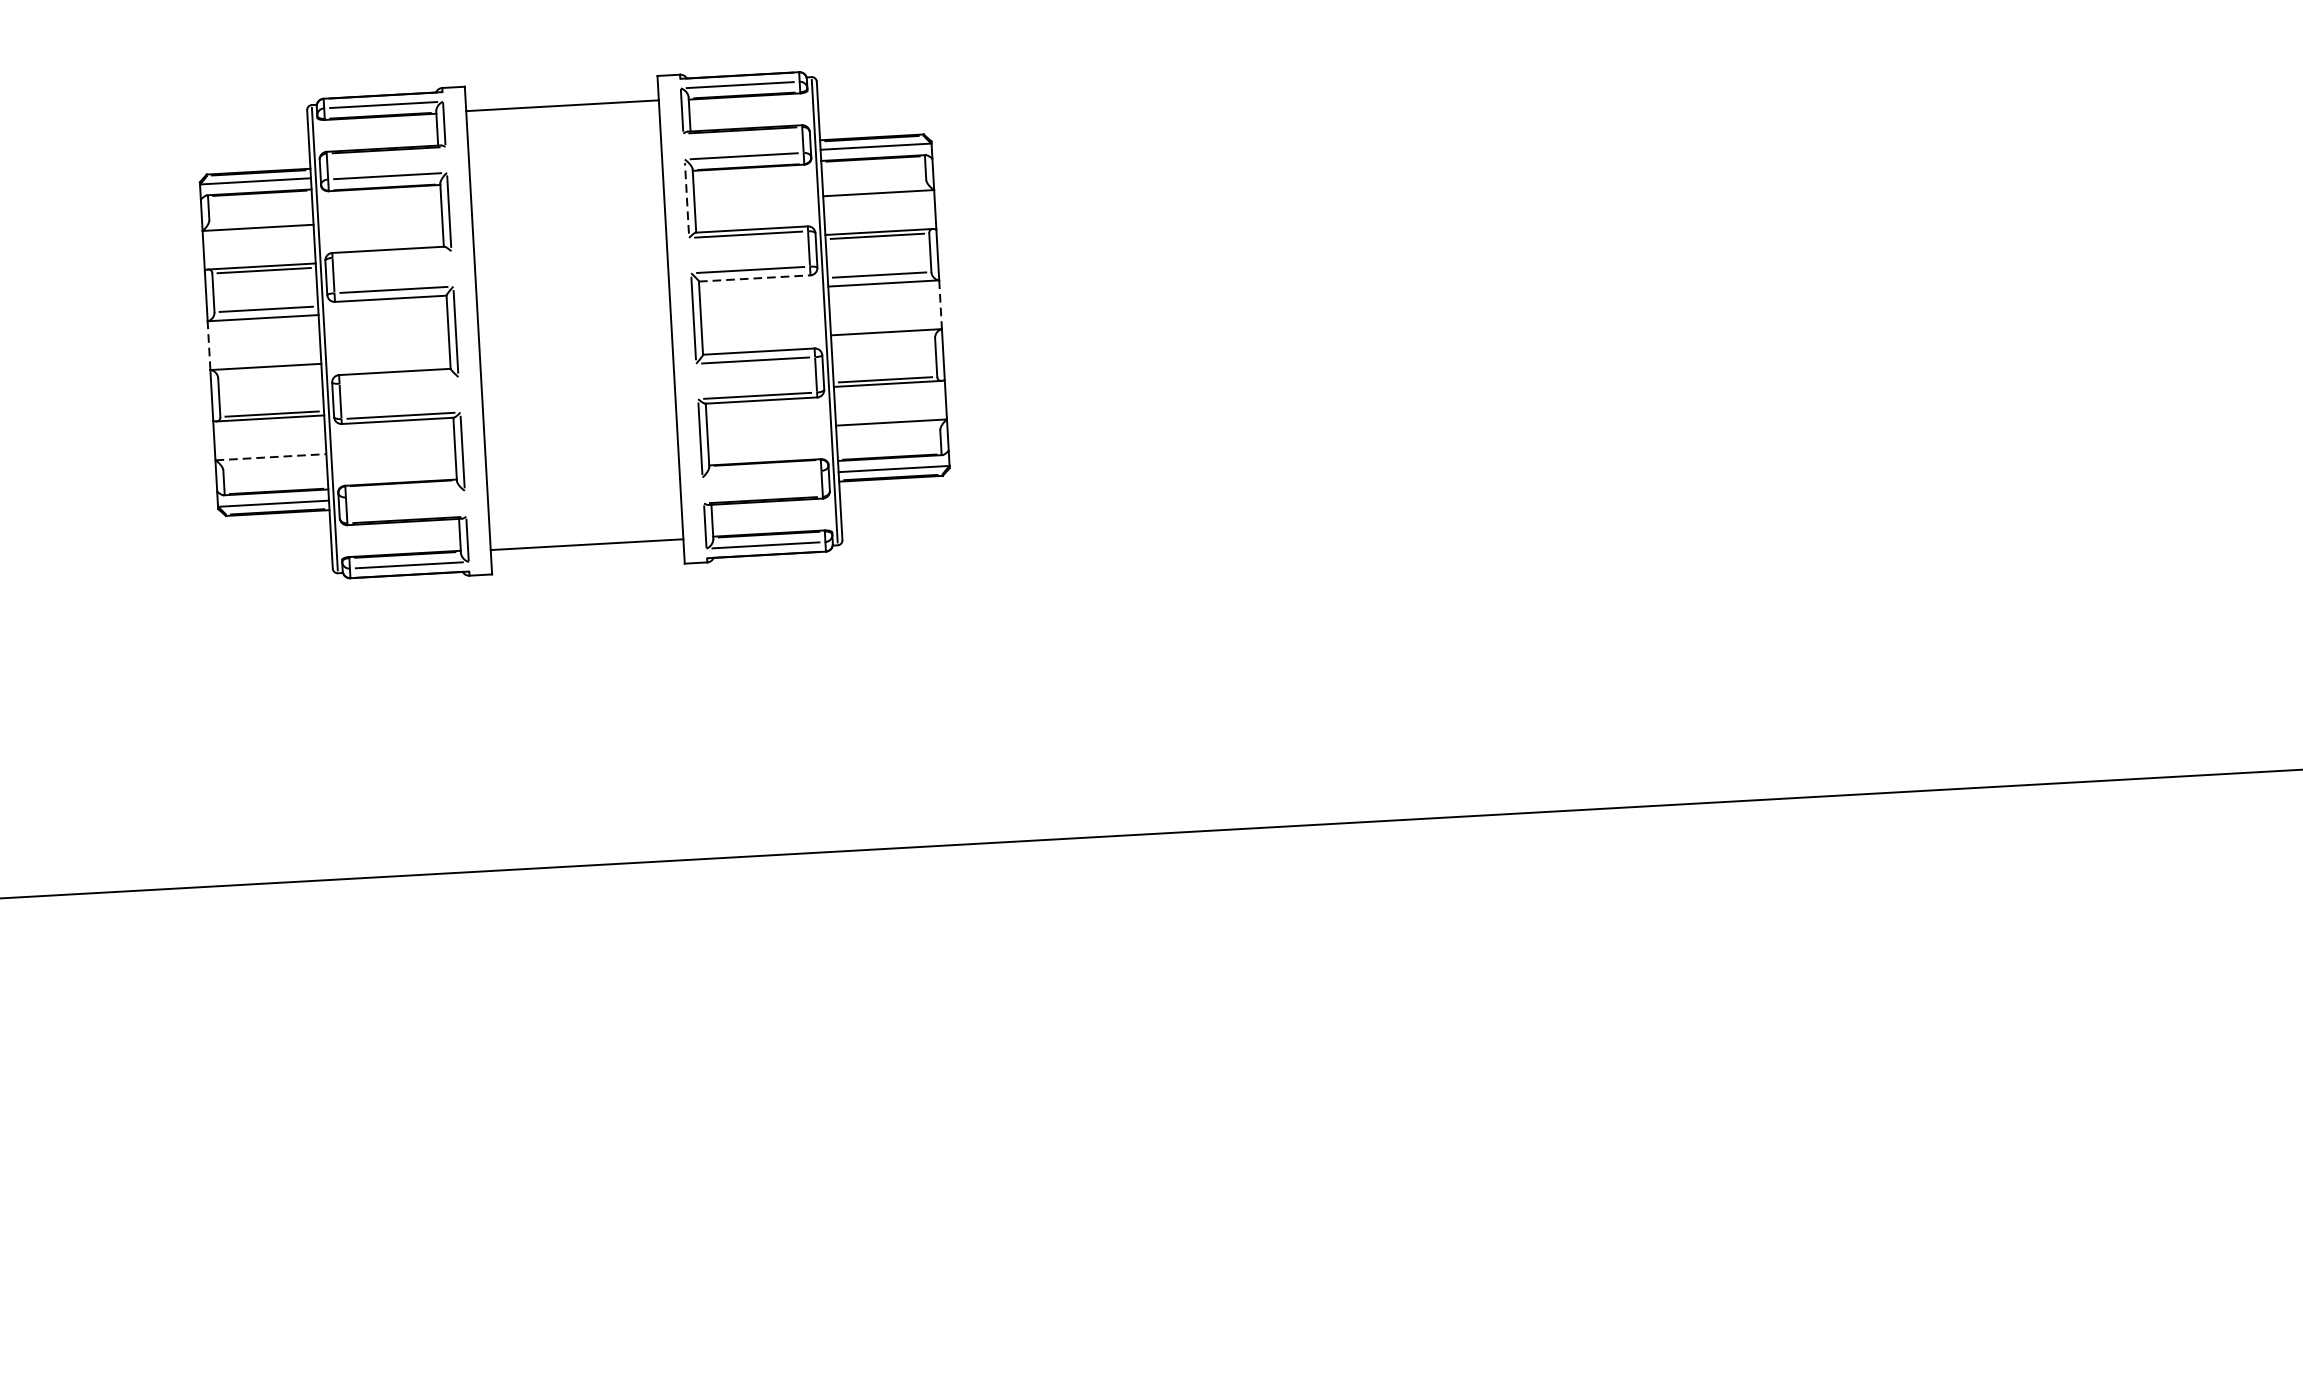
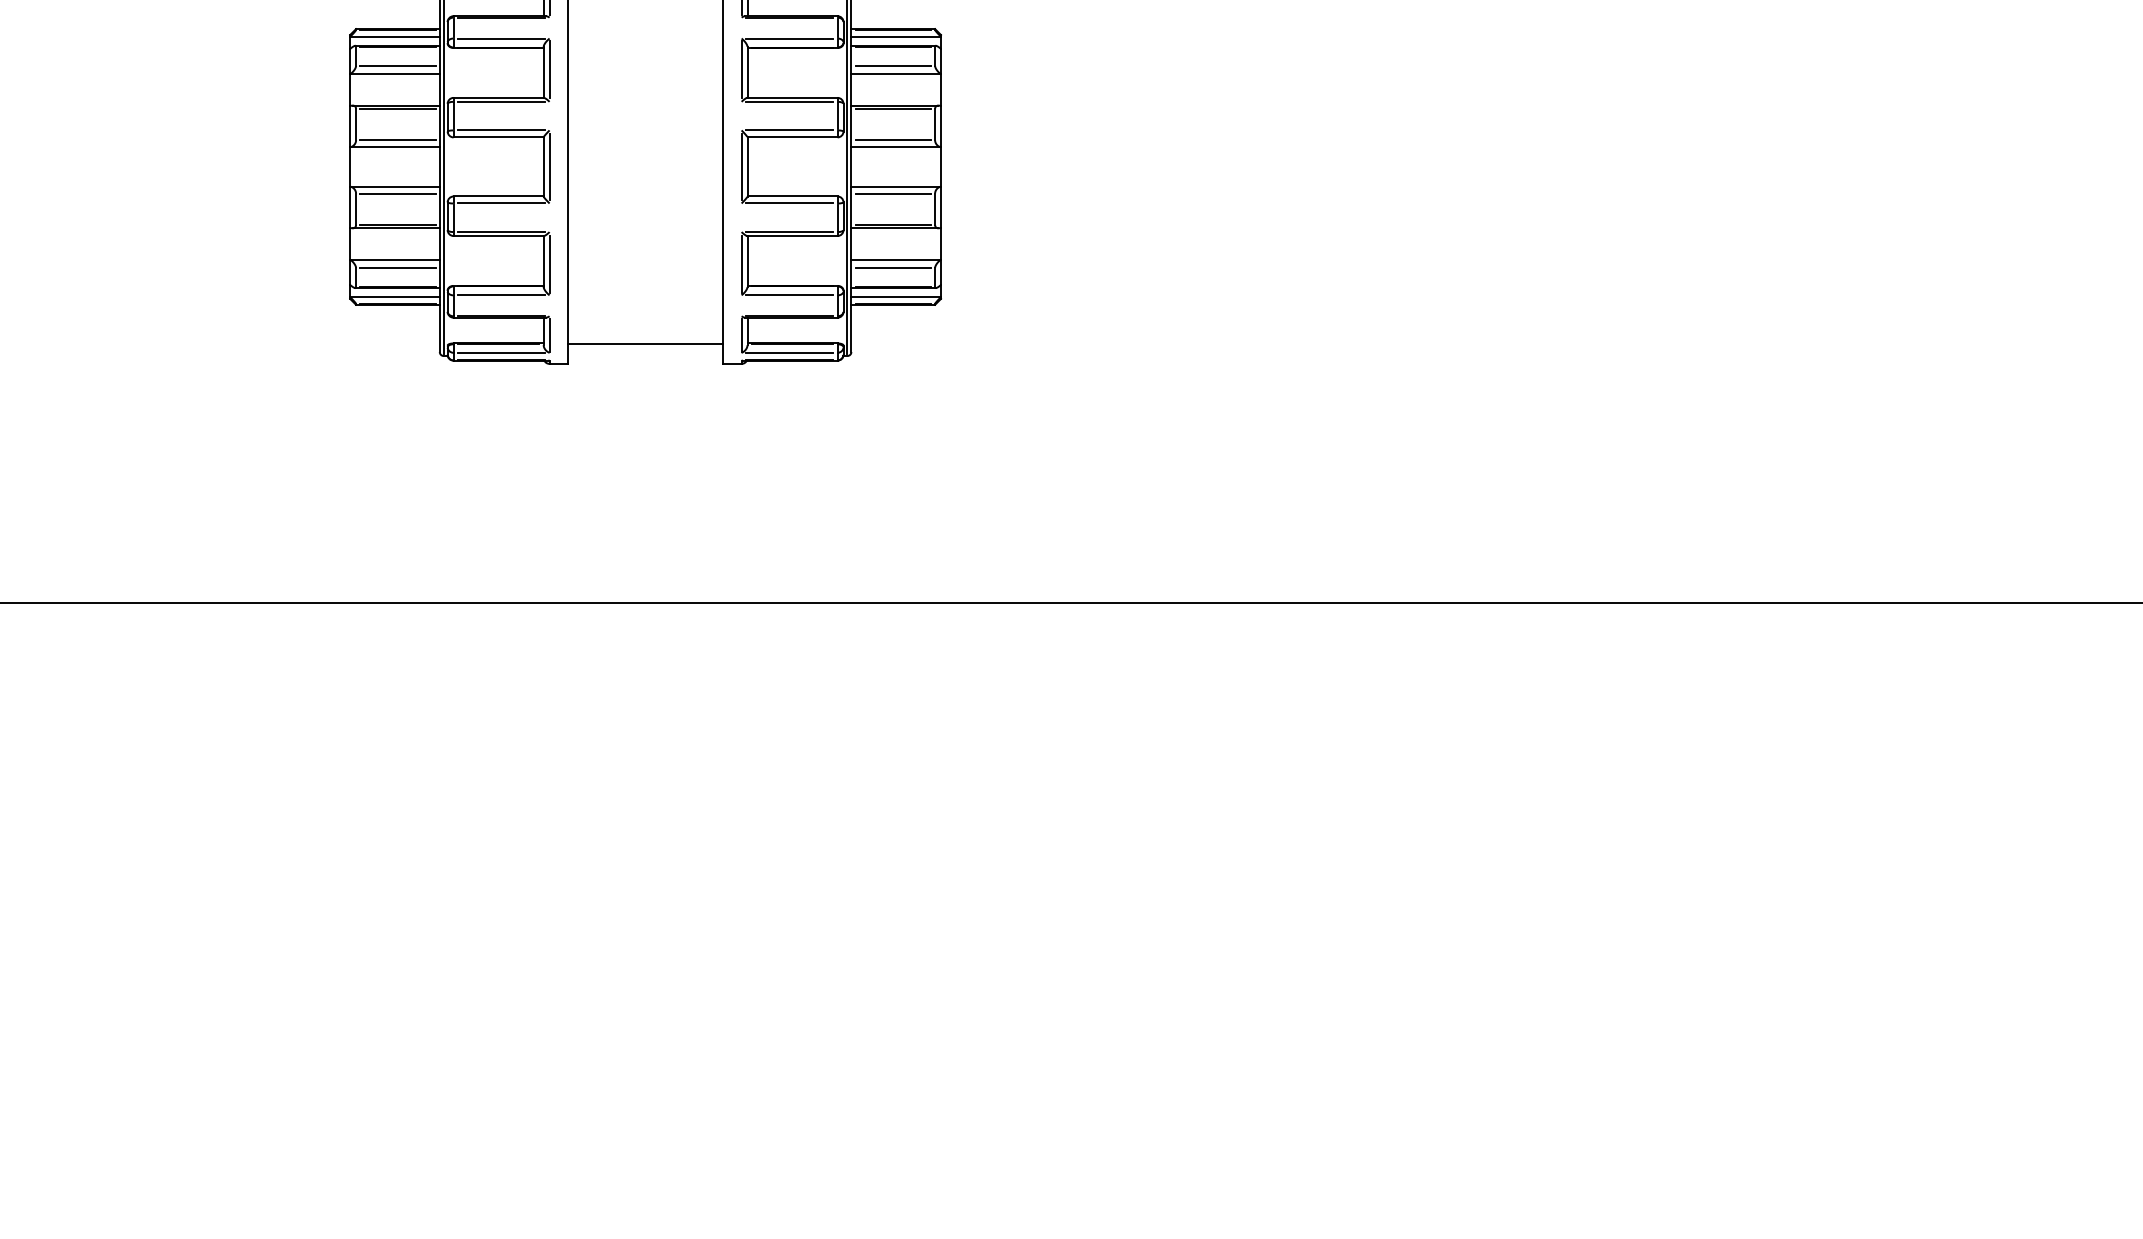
line: (873, 182) -> (892, 65), added
line: (686, 197) -> (741, 69), dashed -> solid
line: (260, 216) -> (397, 65), added
line: (391, 254) -> (501, 101), added
line: (755, 278) -> (793, 137), dashed -> solid
line: (941, 304) -> (941, 166), dashed -> solid
line: (882, 340) -> (892, 193), added
line: (209, 345) -> (350, 166), dashed -> solid
line: (269, 375) -> (397, 193), added
line: (398, 380) -> (501, 203), added
line: (887, 433) -> (892, 268), added
line: (270, 457) -> (394, 259), dashed -> solid
line: (274, 468) -> (397, 268), added
line: (761, 474) -> (789, 295), added
line: (405, 494) -> (501, 295), added

